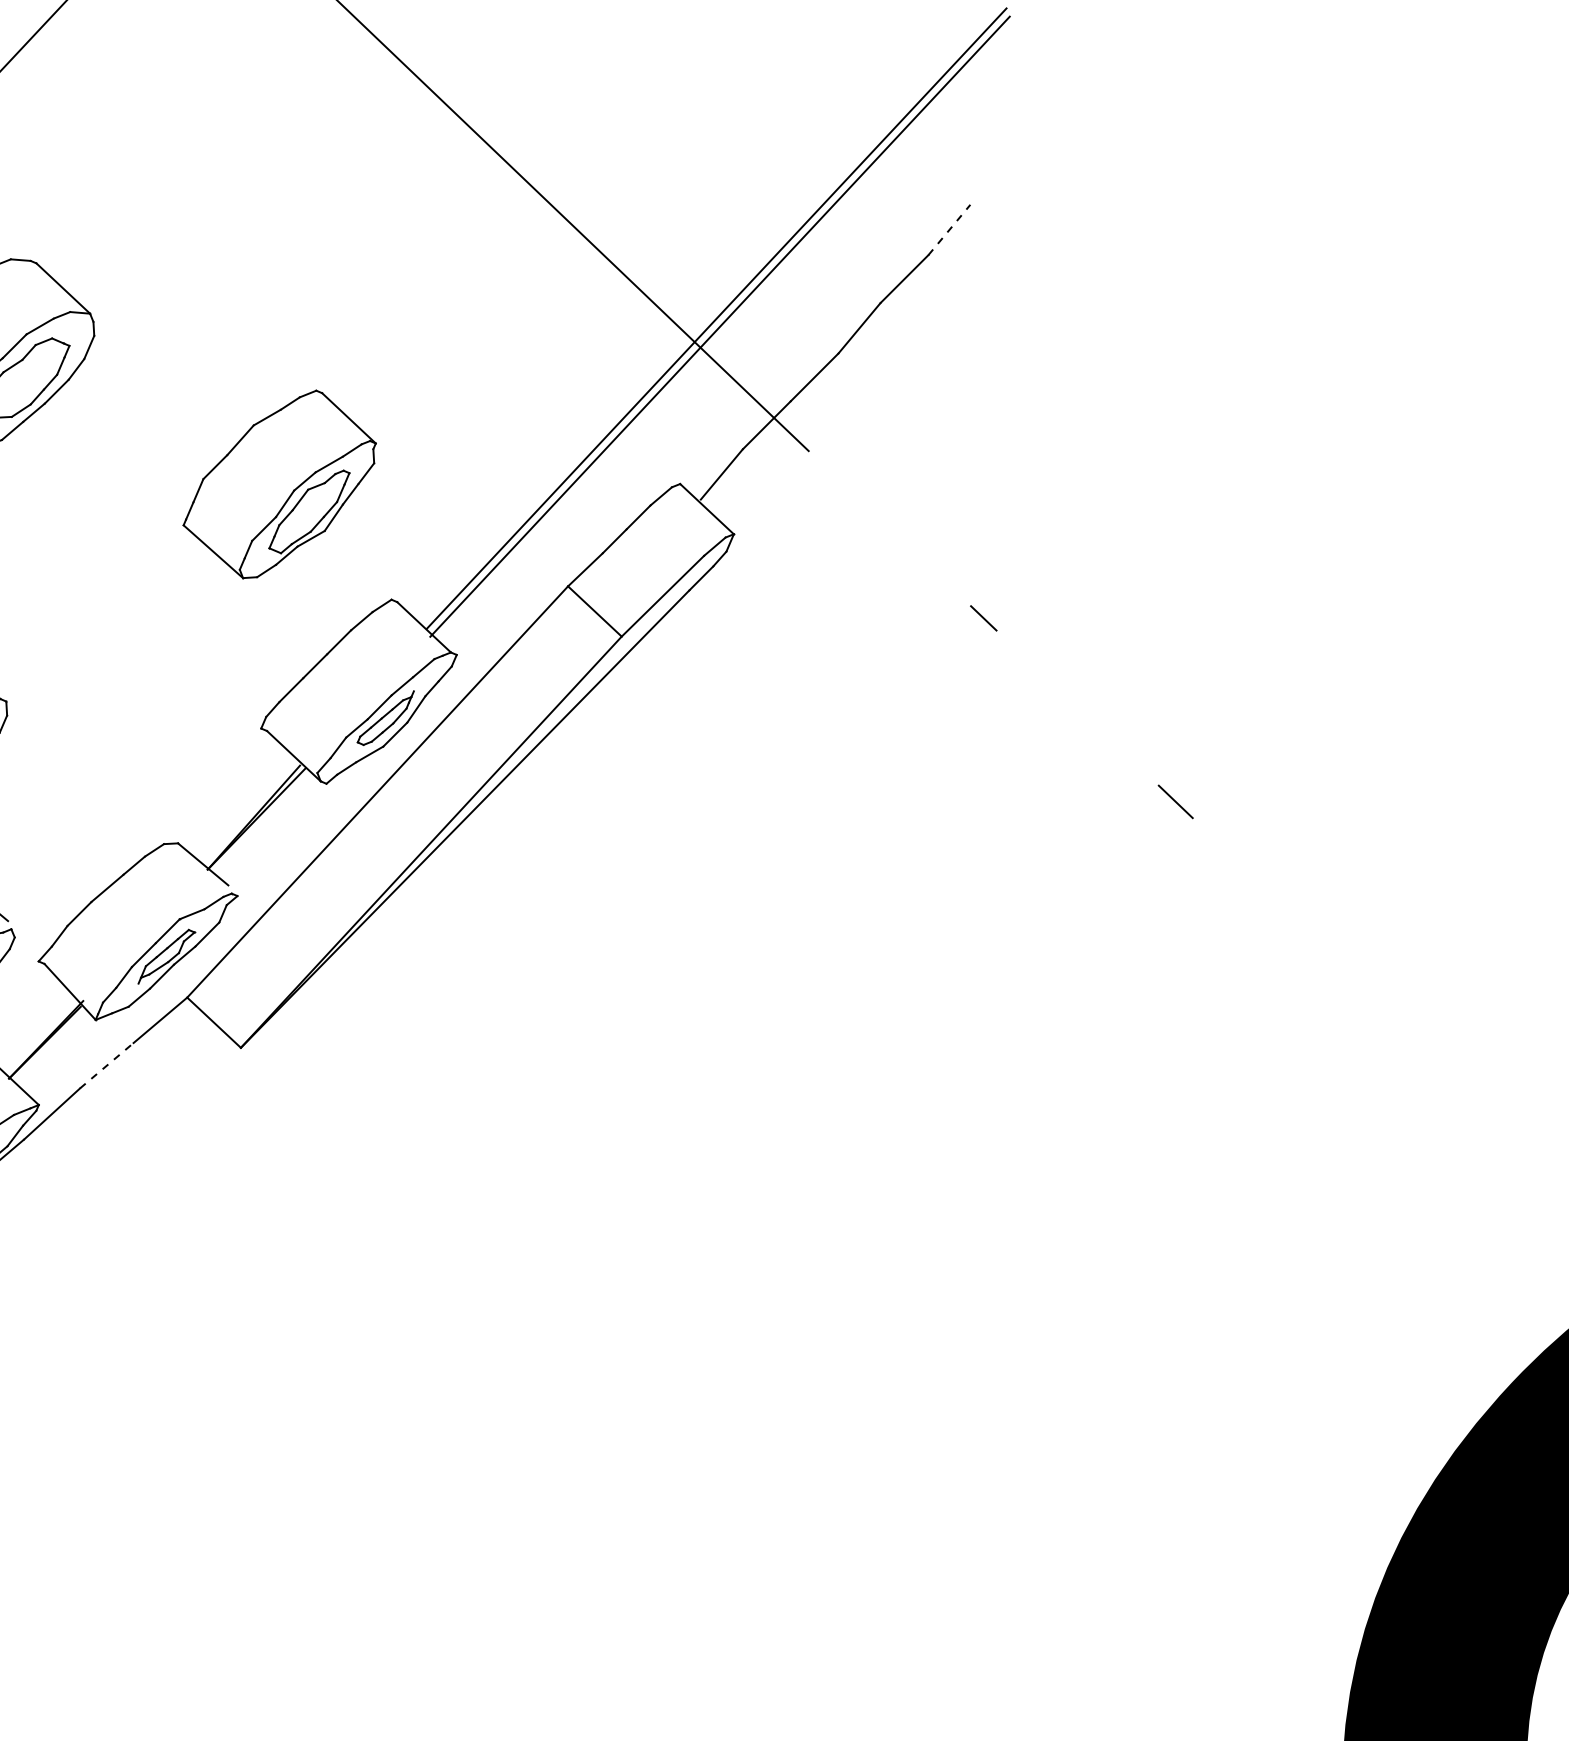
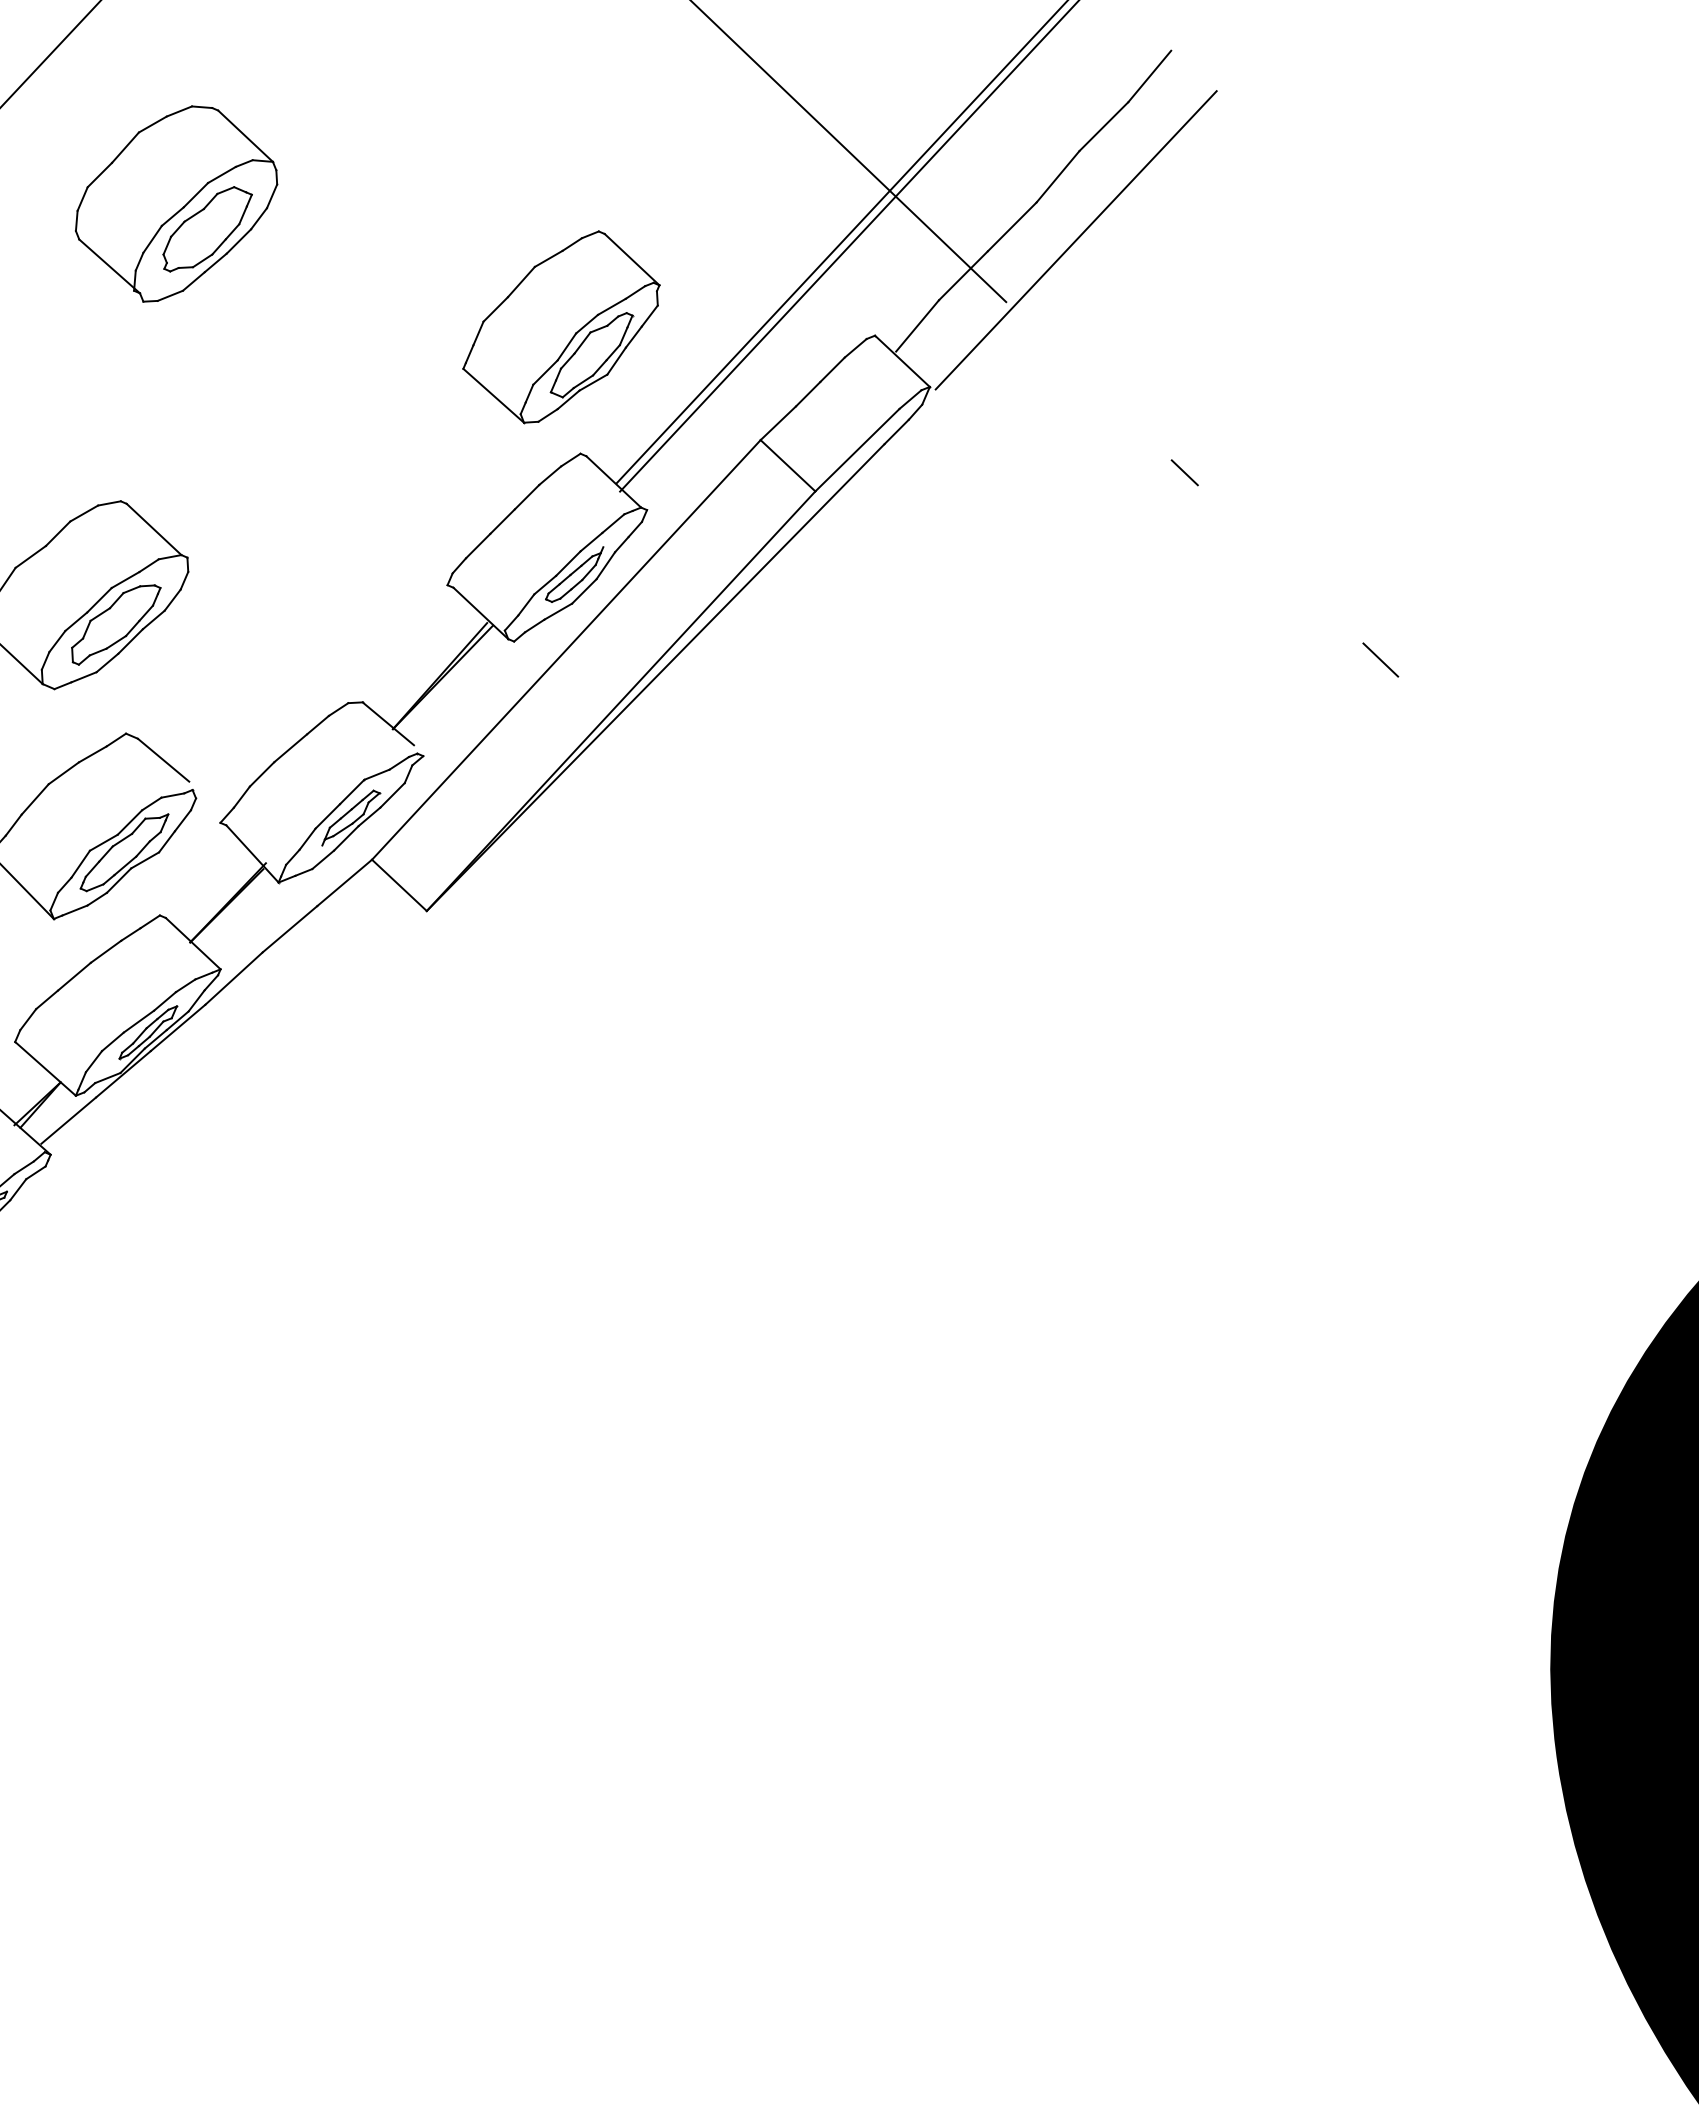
line: (950, 230) -> (1150, 76), dashed -> solid
line: (876, 390) -> (1075, 240), added
part: (279, 484) -> (561, 327), moved
line: (106, 1065) -> (289, 929), dashed -> solid

